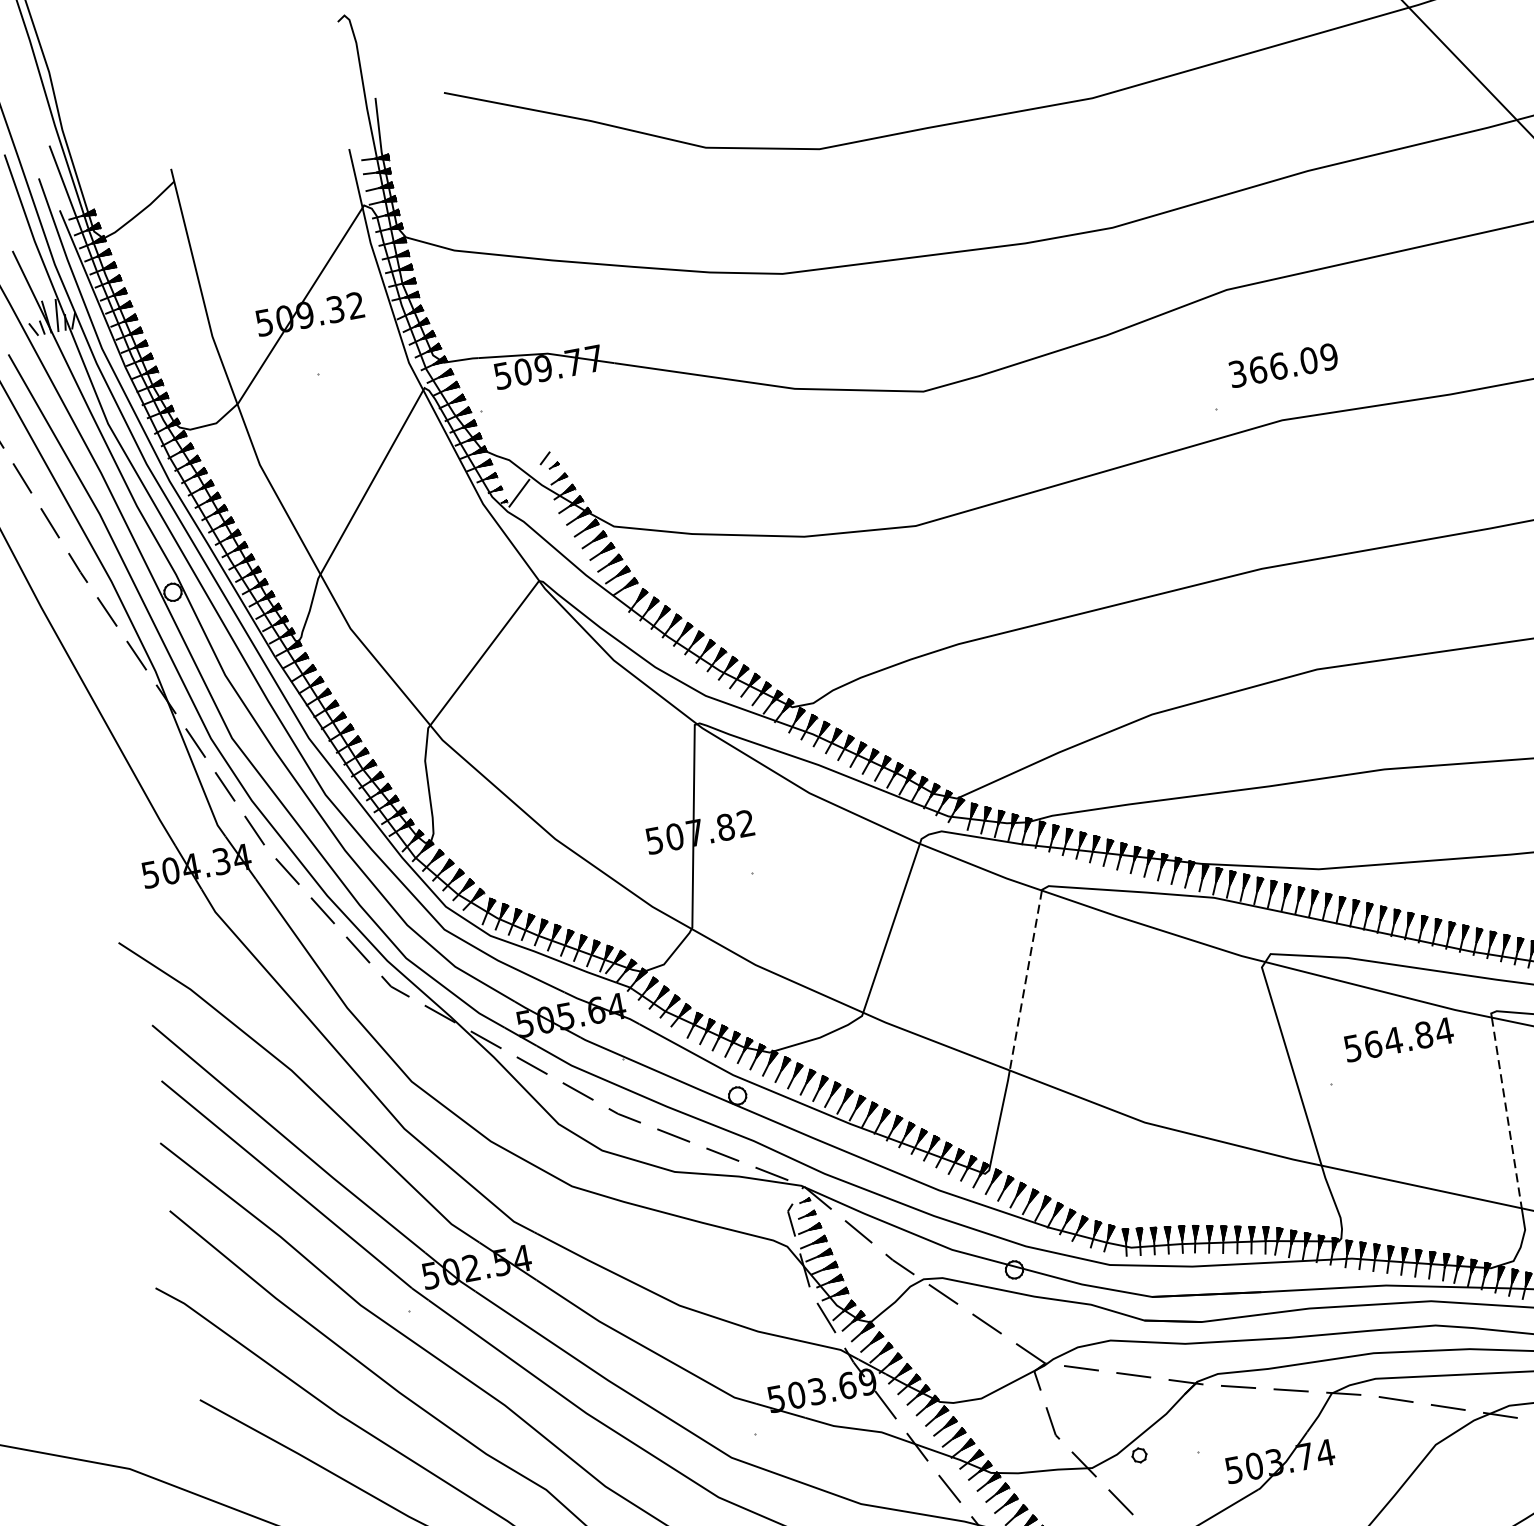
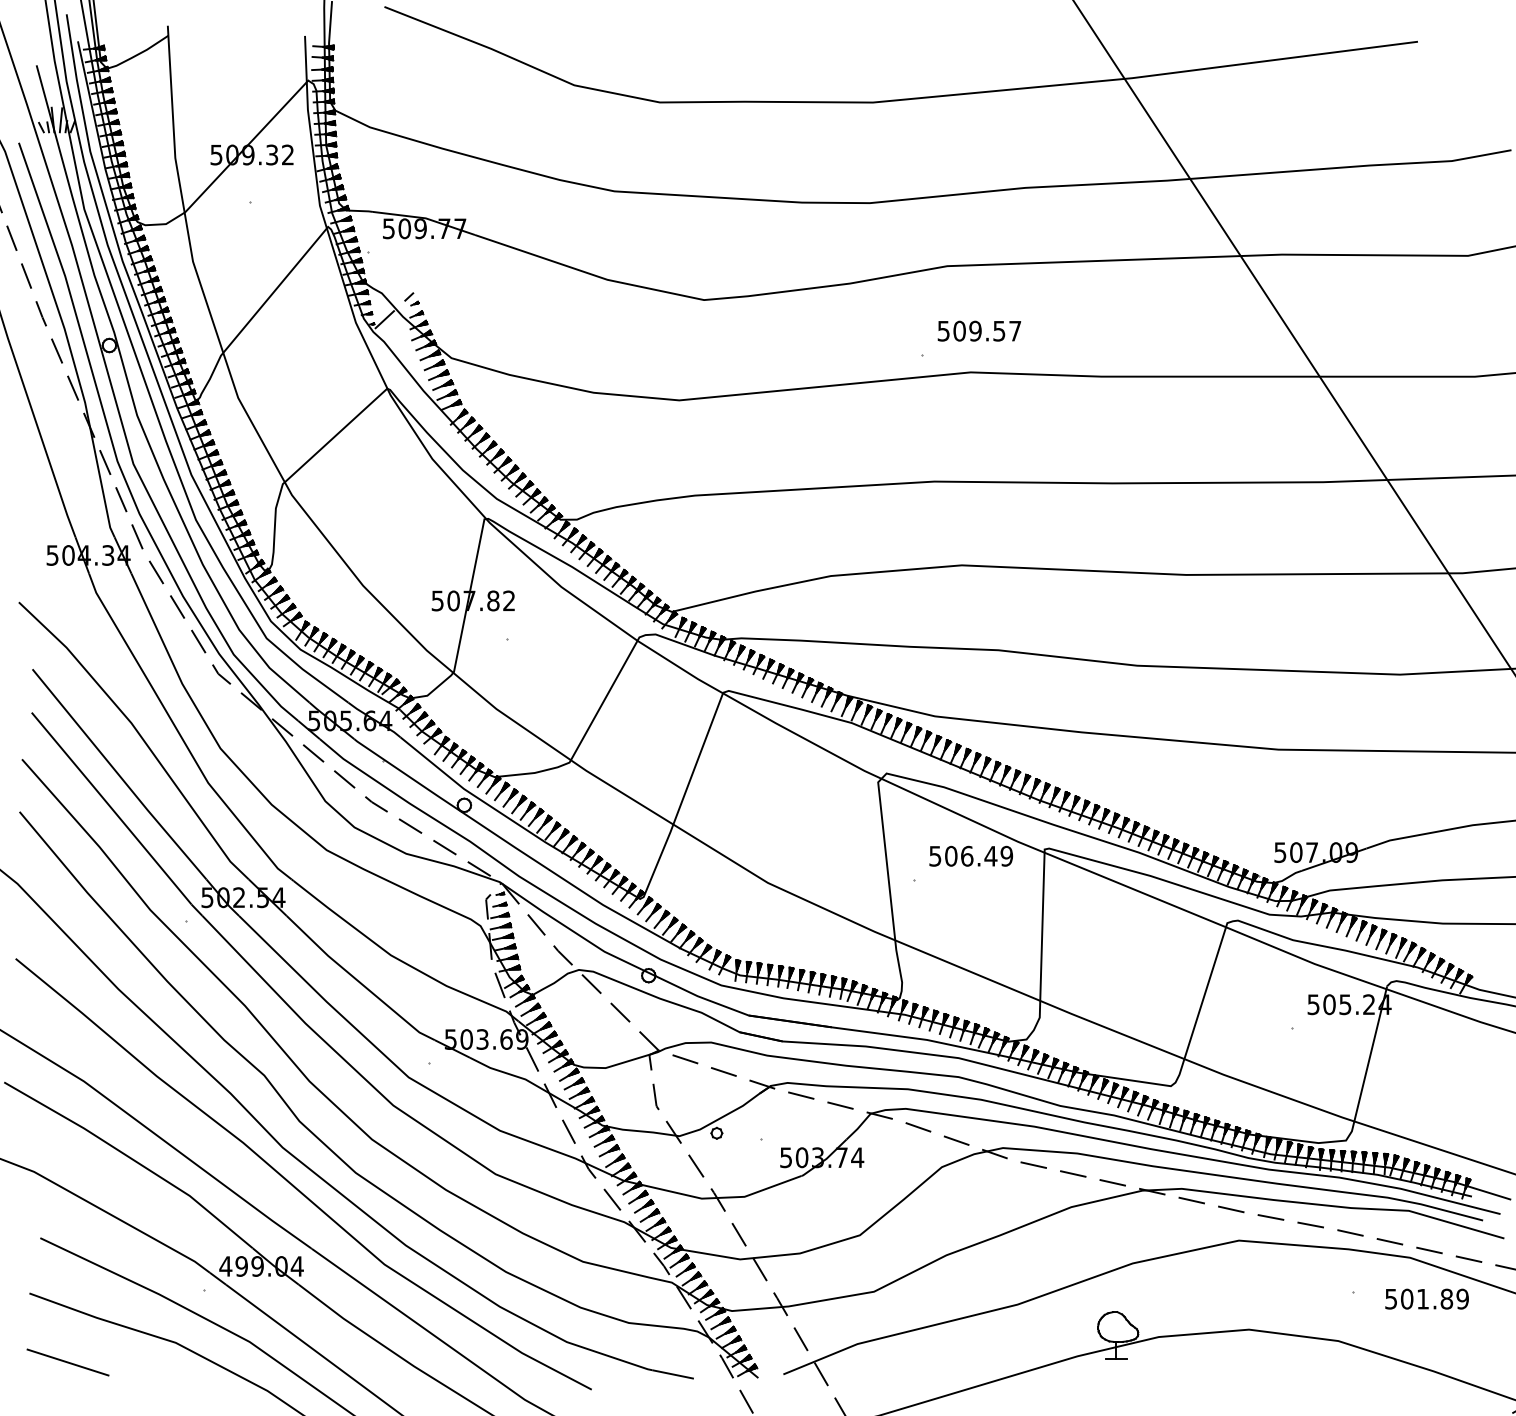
text: (1283, 364) -> (979, 330), 366.09 -> 509.57
line: (1026, 981) -> (698, 759), dashed -> solid
text: (1409, 1036) -> (979, 855), 564.84 -> 506.49
line: (1507, 1113) -> (1042, 927), dashed -> solid

